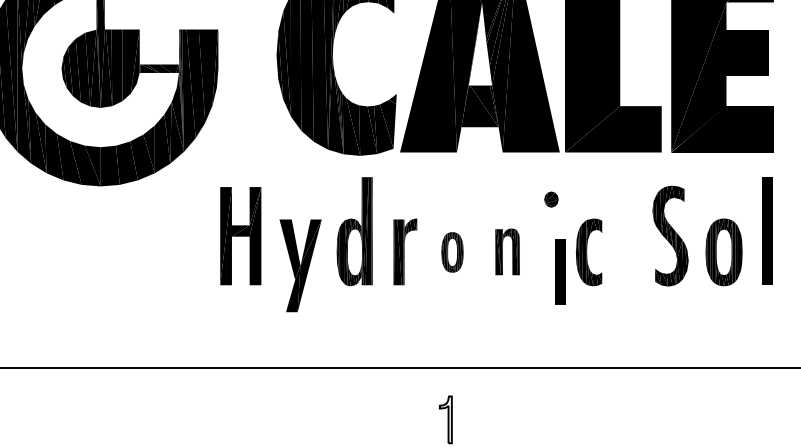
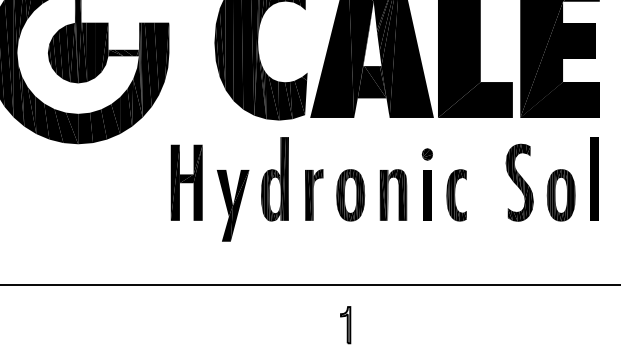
part: (507, 251) -> (393, 194), size x1.43
part: (452, 252) -> (350, 195), size x1.67
part: (560, 271) -> (427, 195), moved

